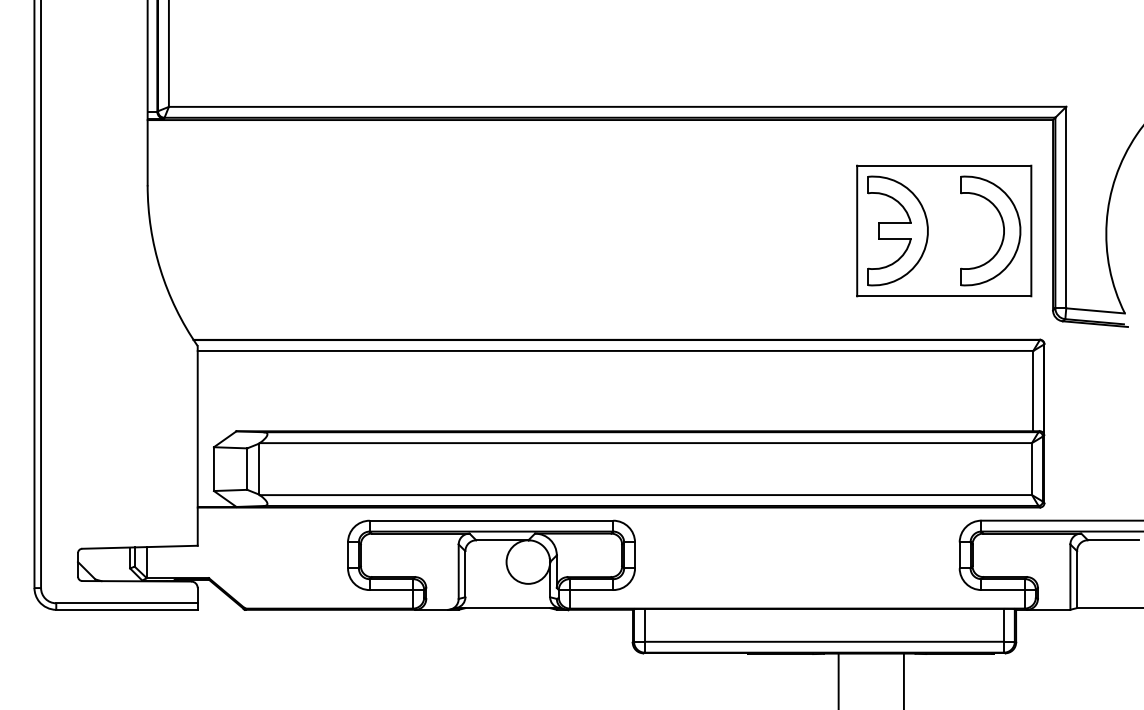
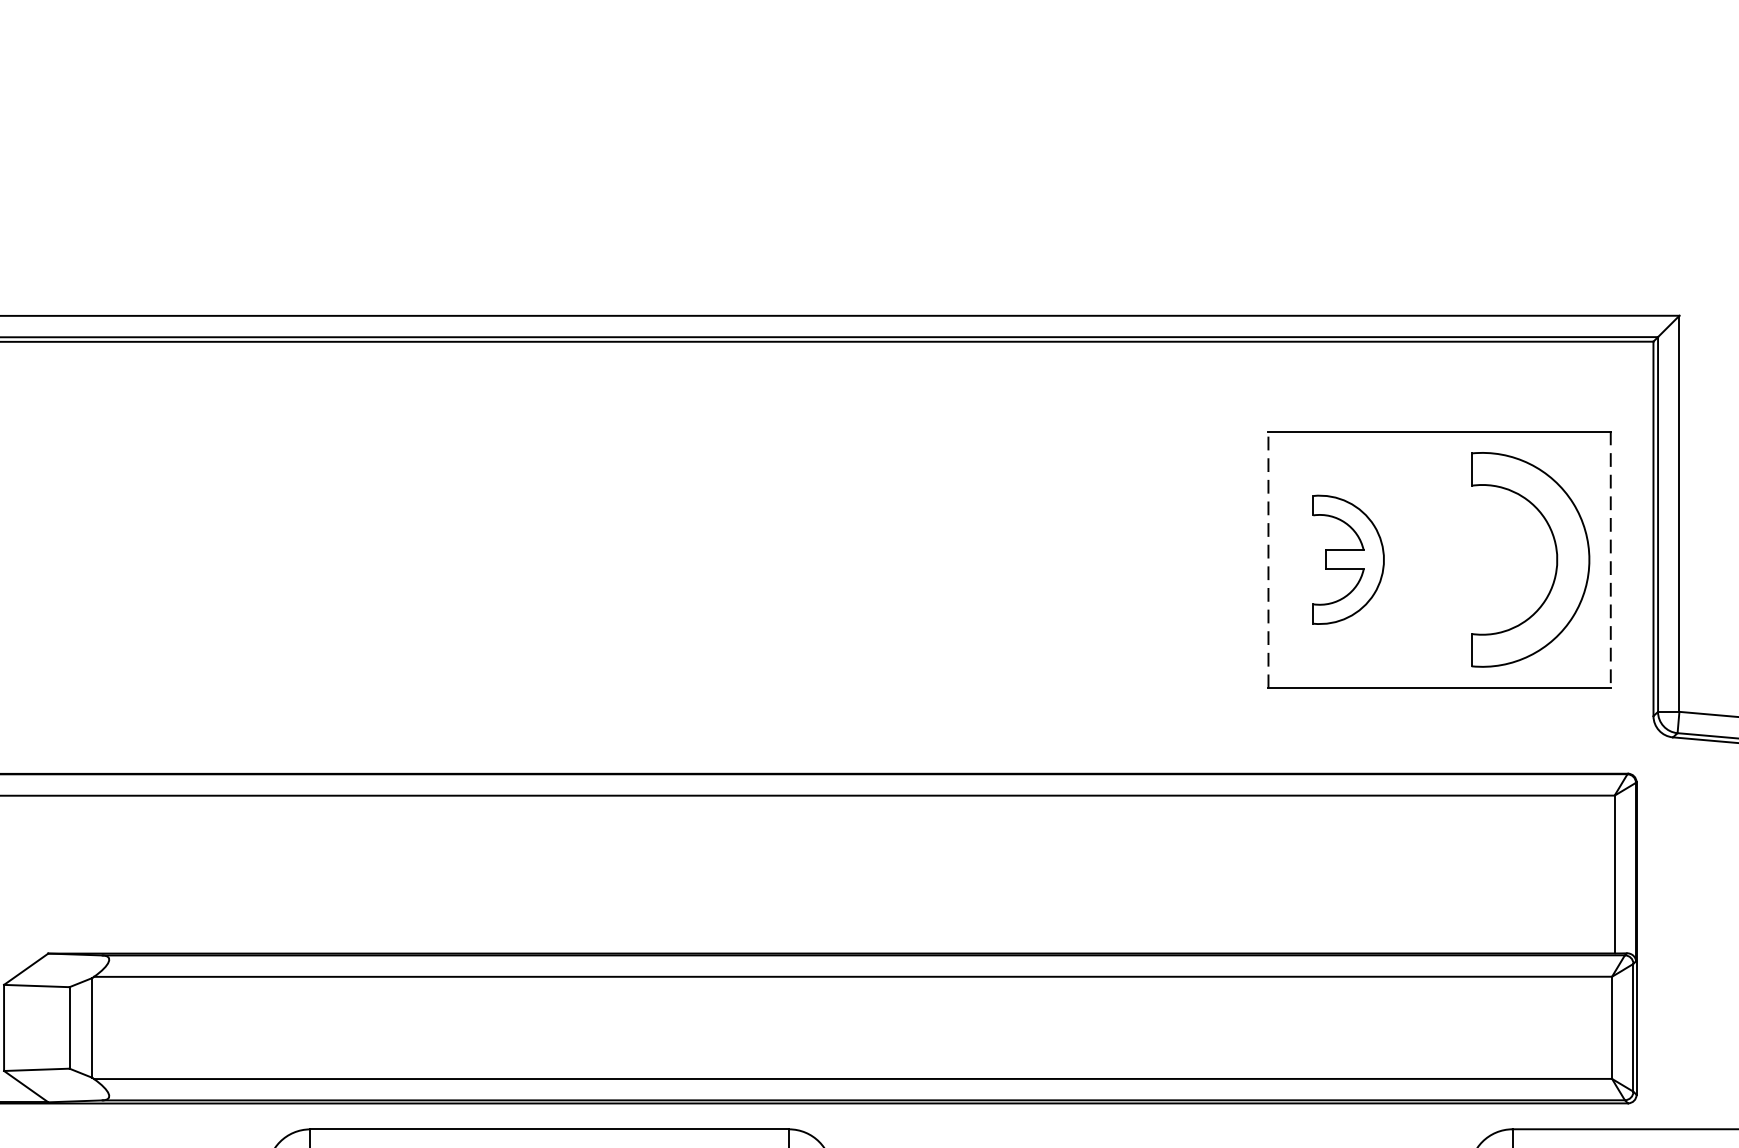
line: (857, 230) -> (1269, 558), solid -> dashed
part: (897, 230) -> (1347, 558), size x0.6
line: (1031, 231) -> (1611, 560), solid -> dashed

